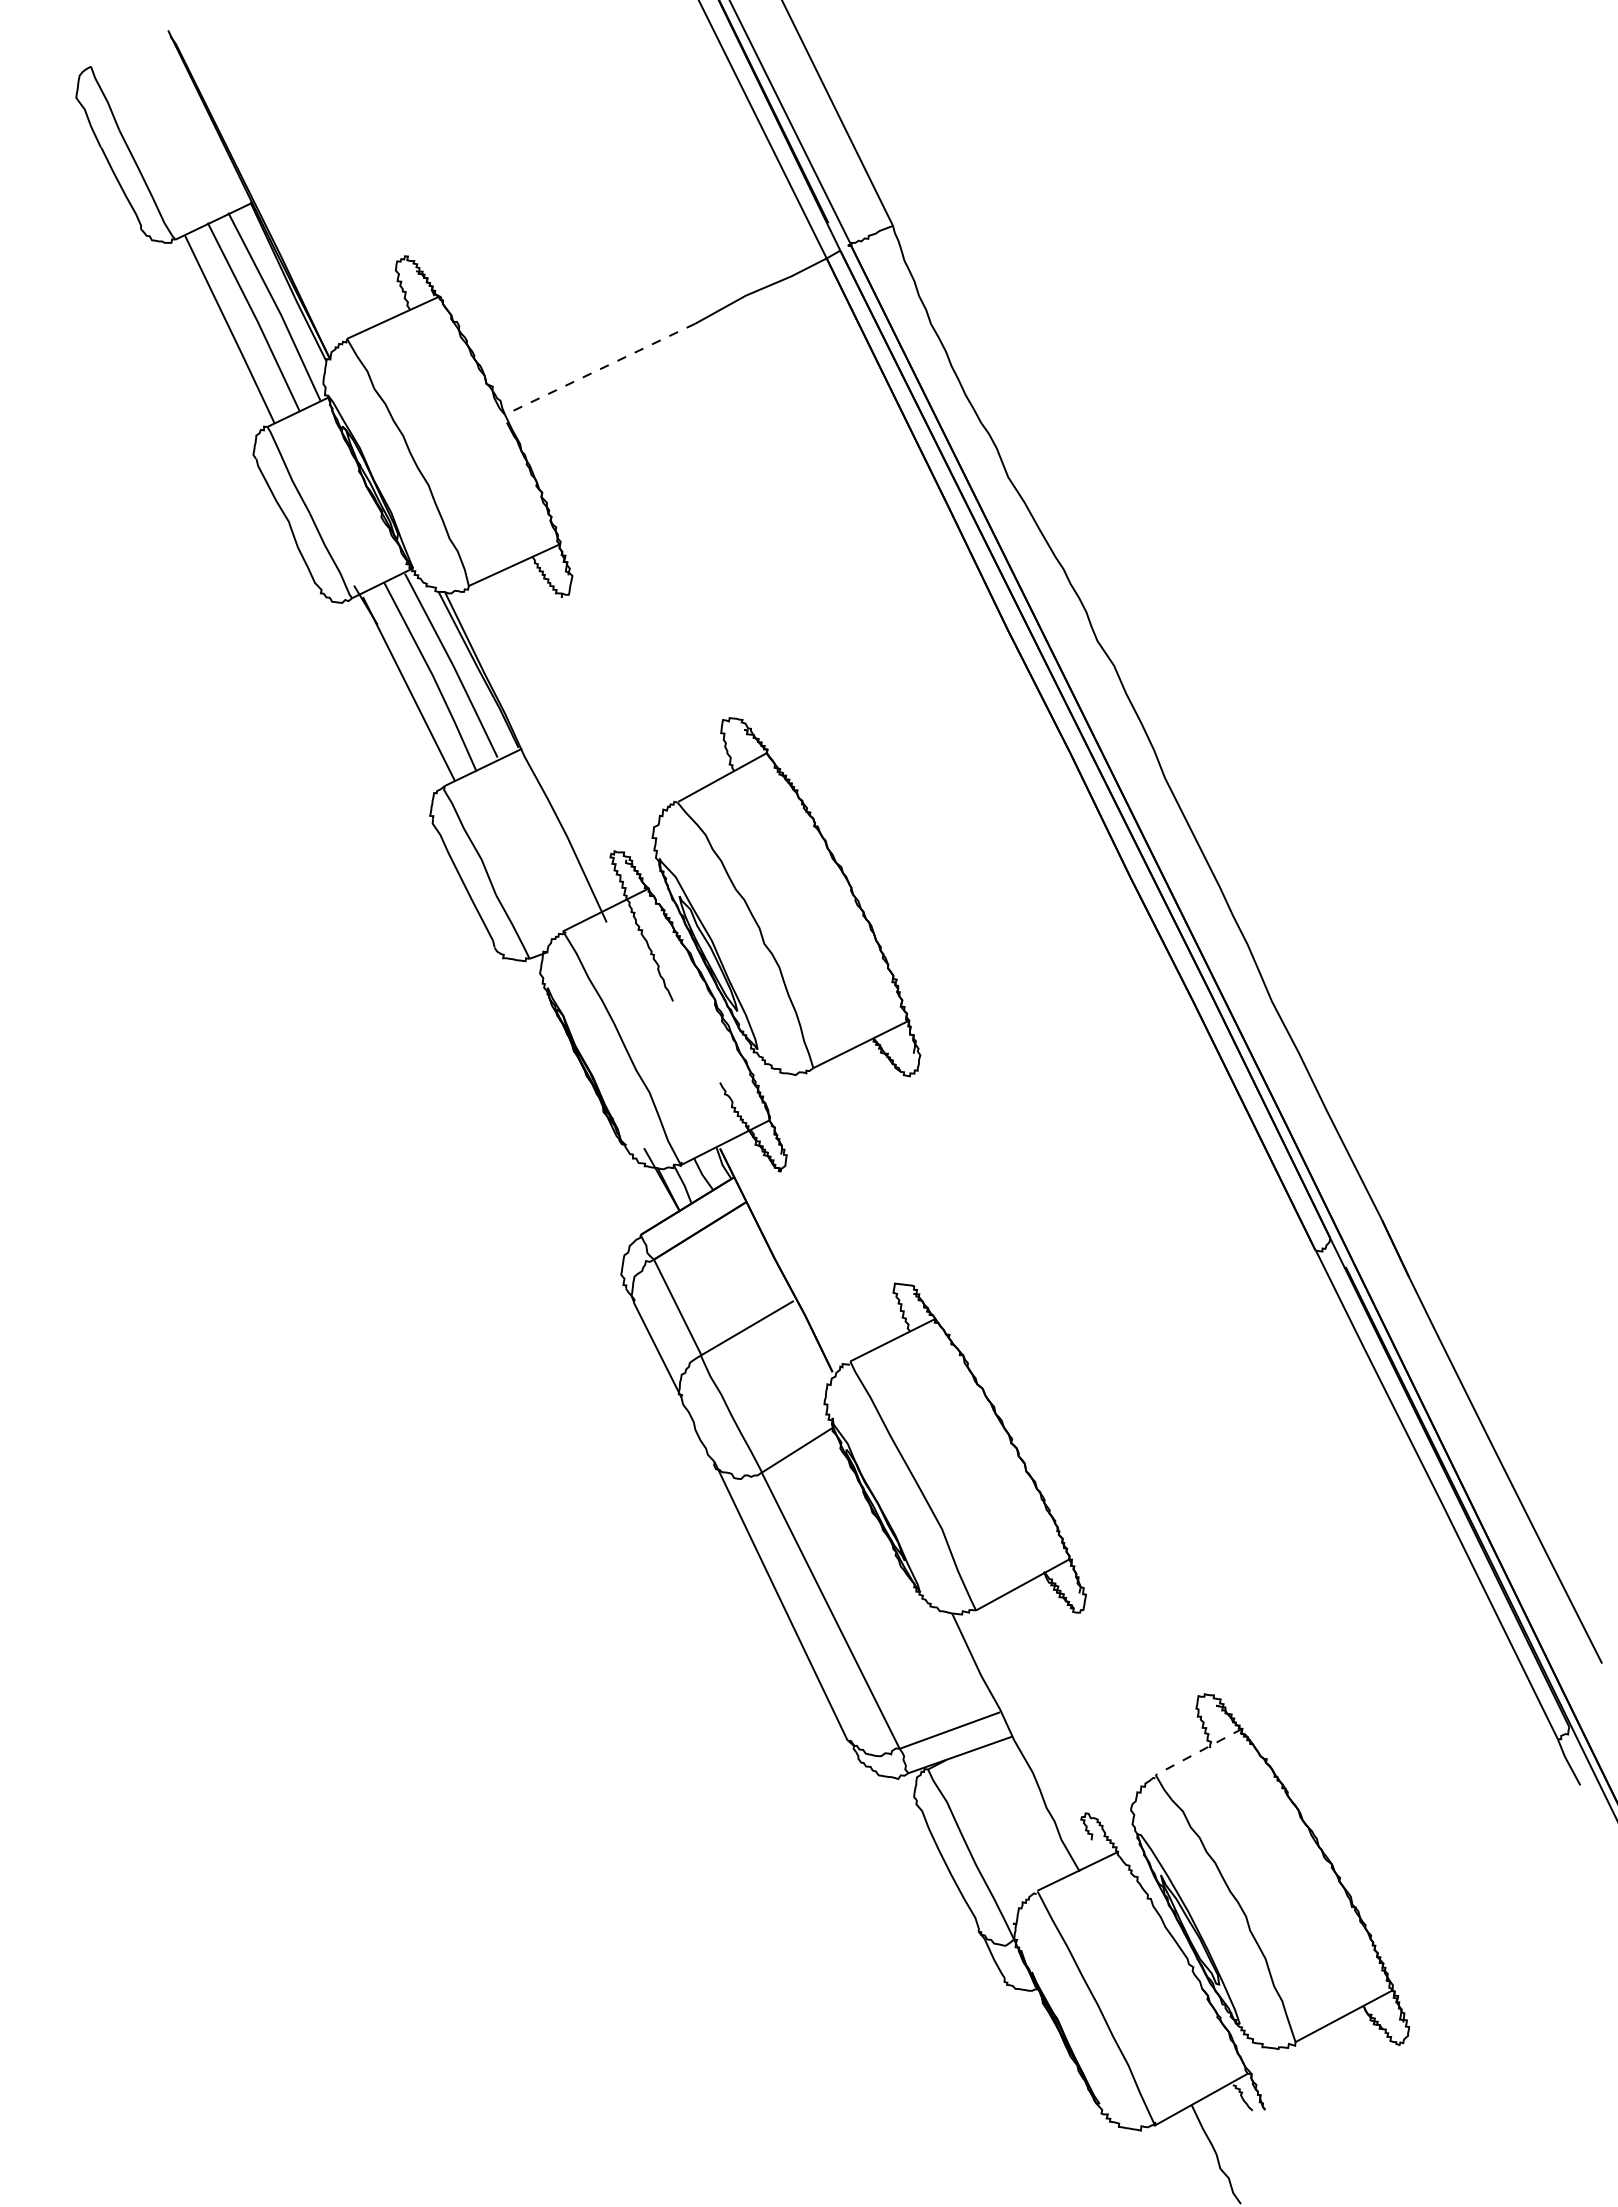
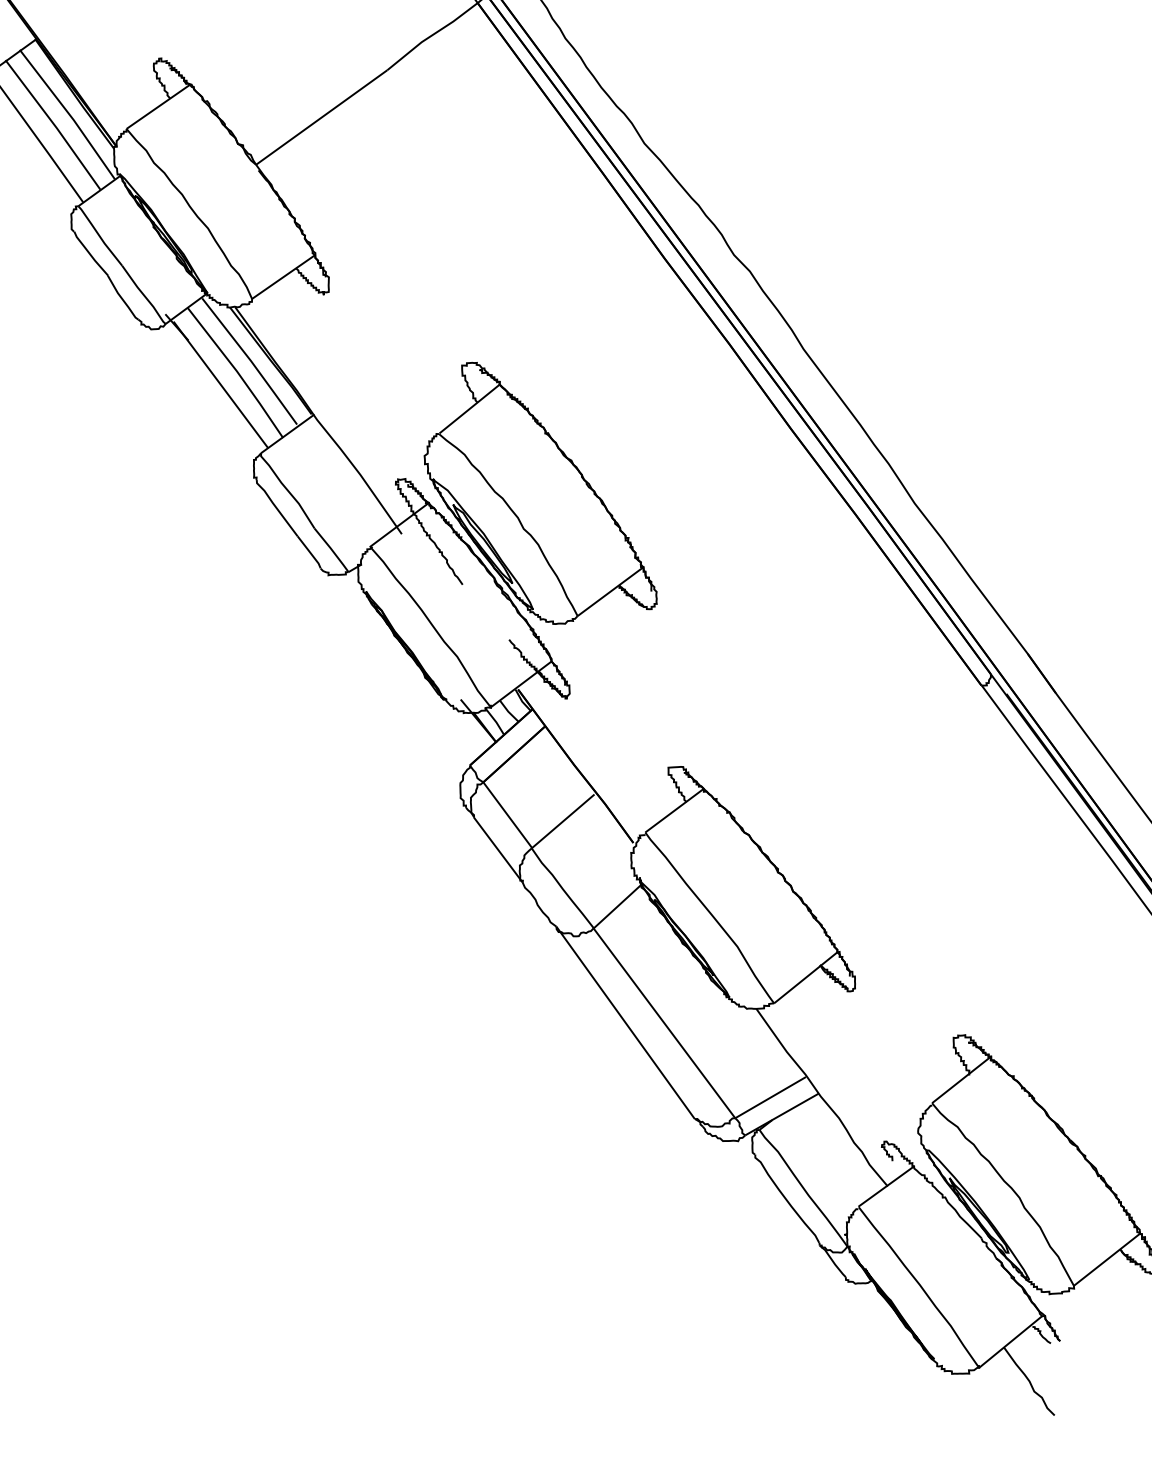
line: (599, 369) -> (321, 117), dashed -> solid
line: (1198, 1751) -> (961, 1079), dashed -> solid

